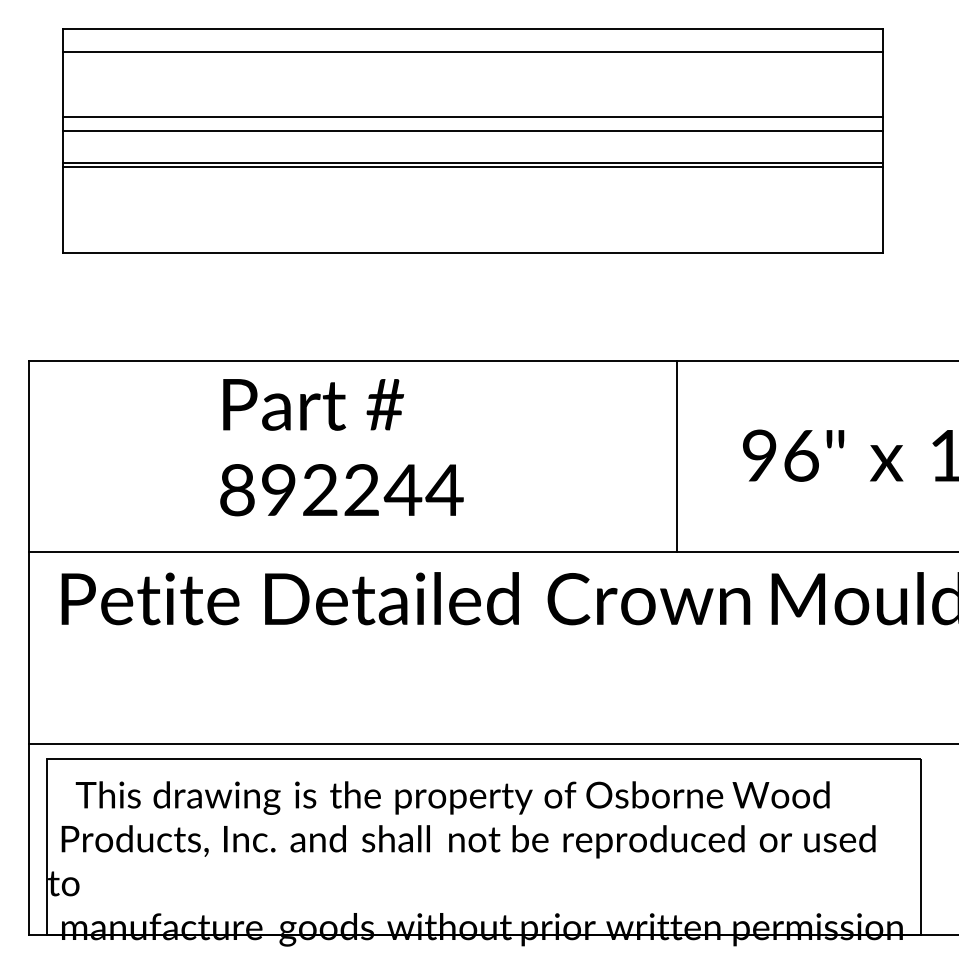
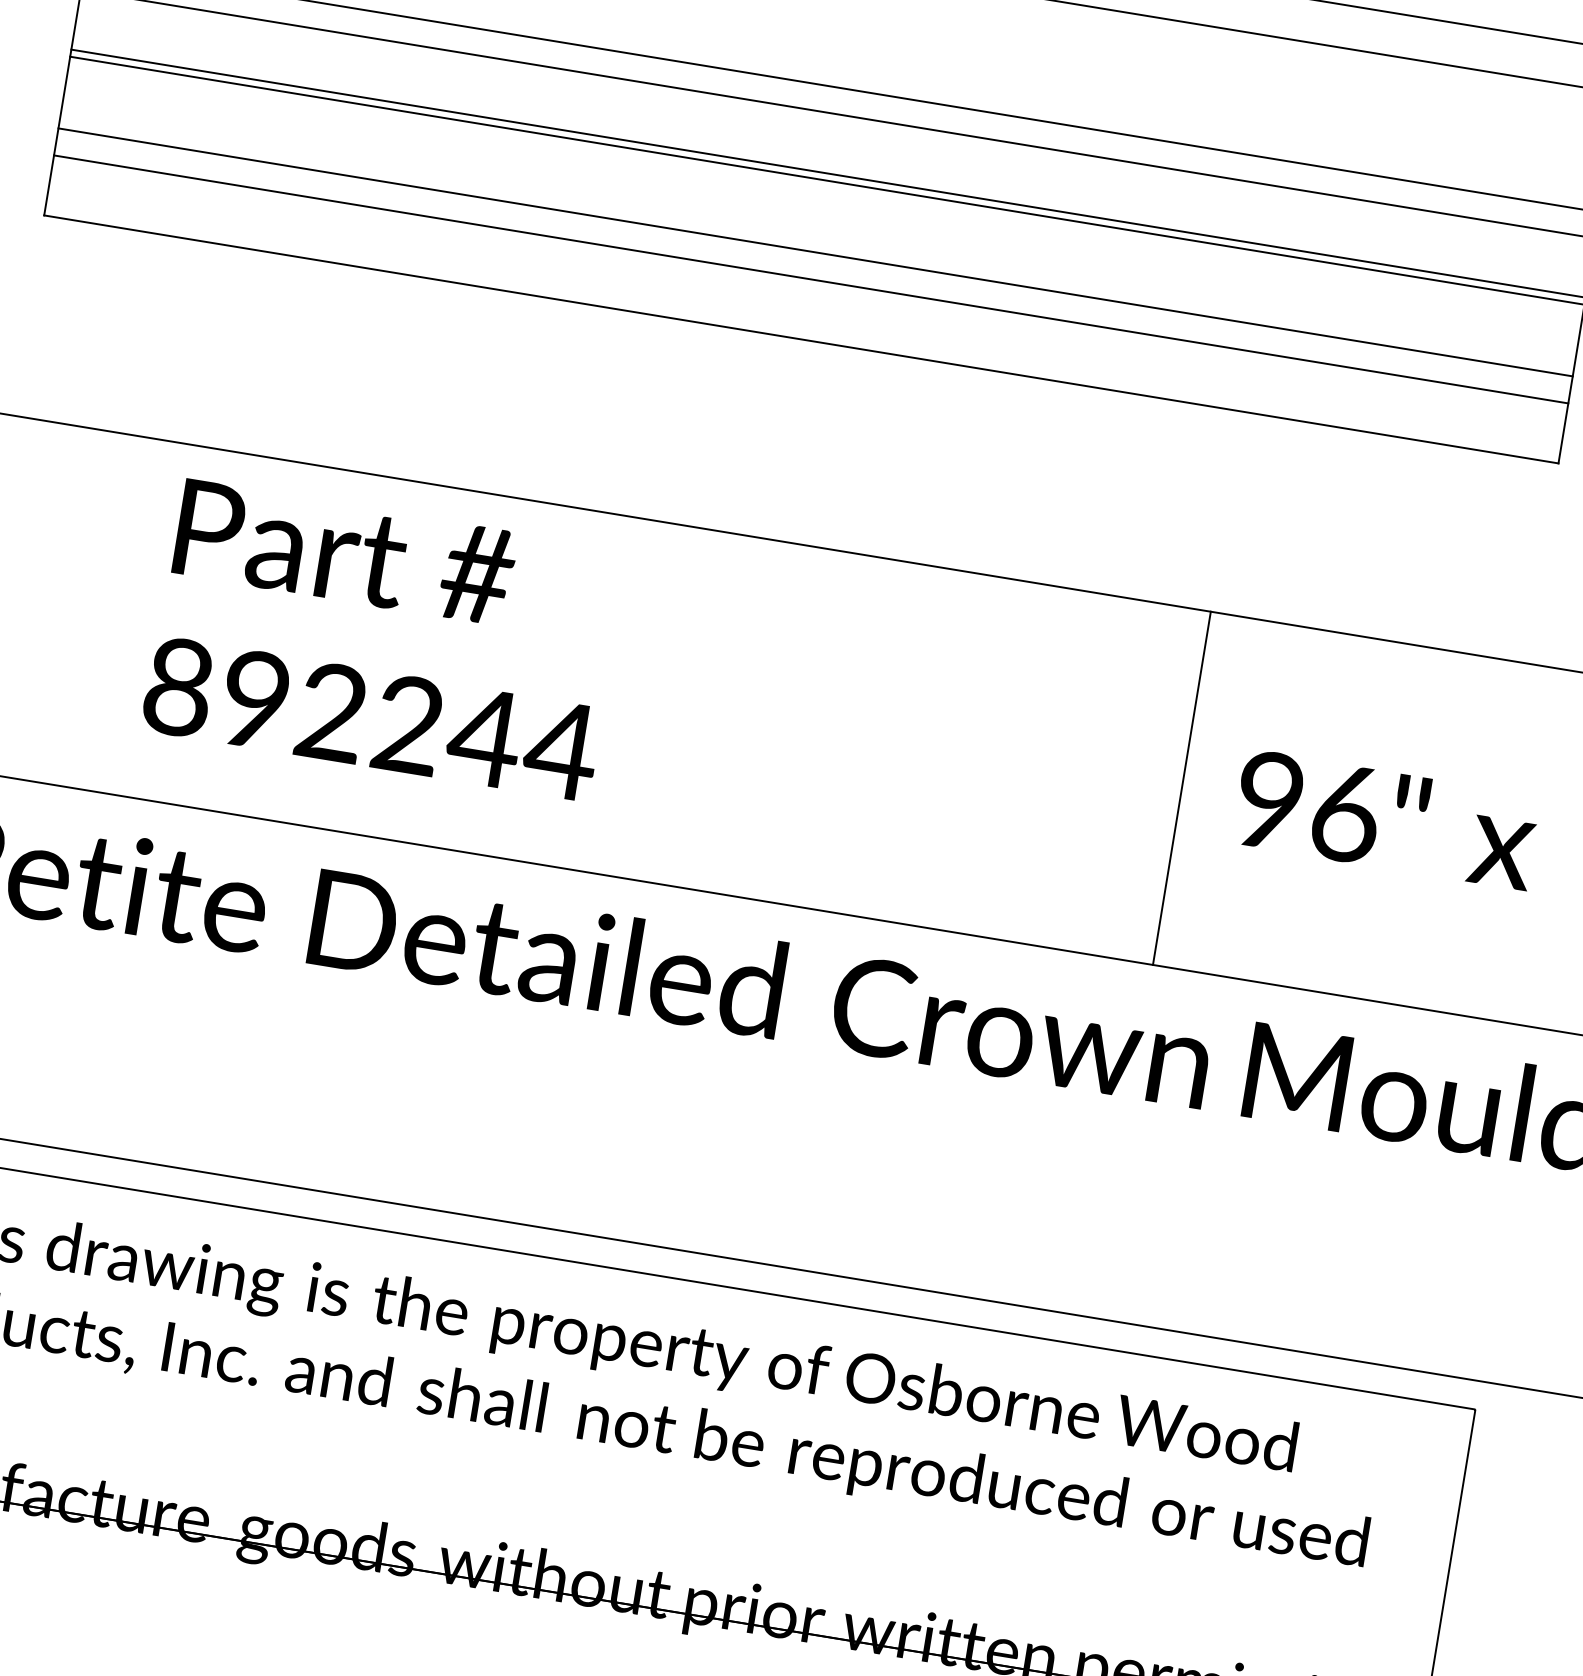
line: (472, 205) -> (815, 252), added
line: (472, 220) -> (810, 279), added
text: (341, 447) -> (383, 640), moved
line: (677, 456) -> (1182, 787), moved

